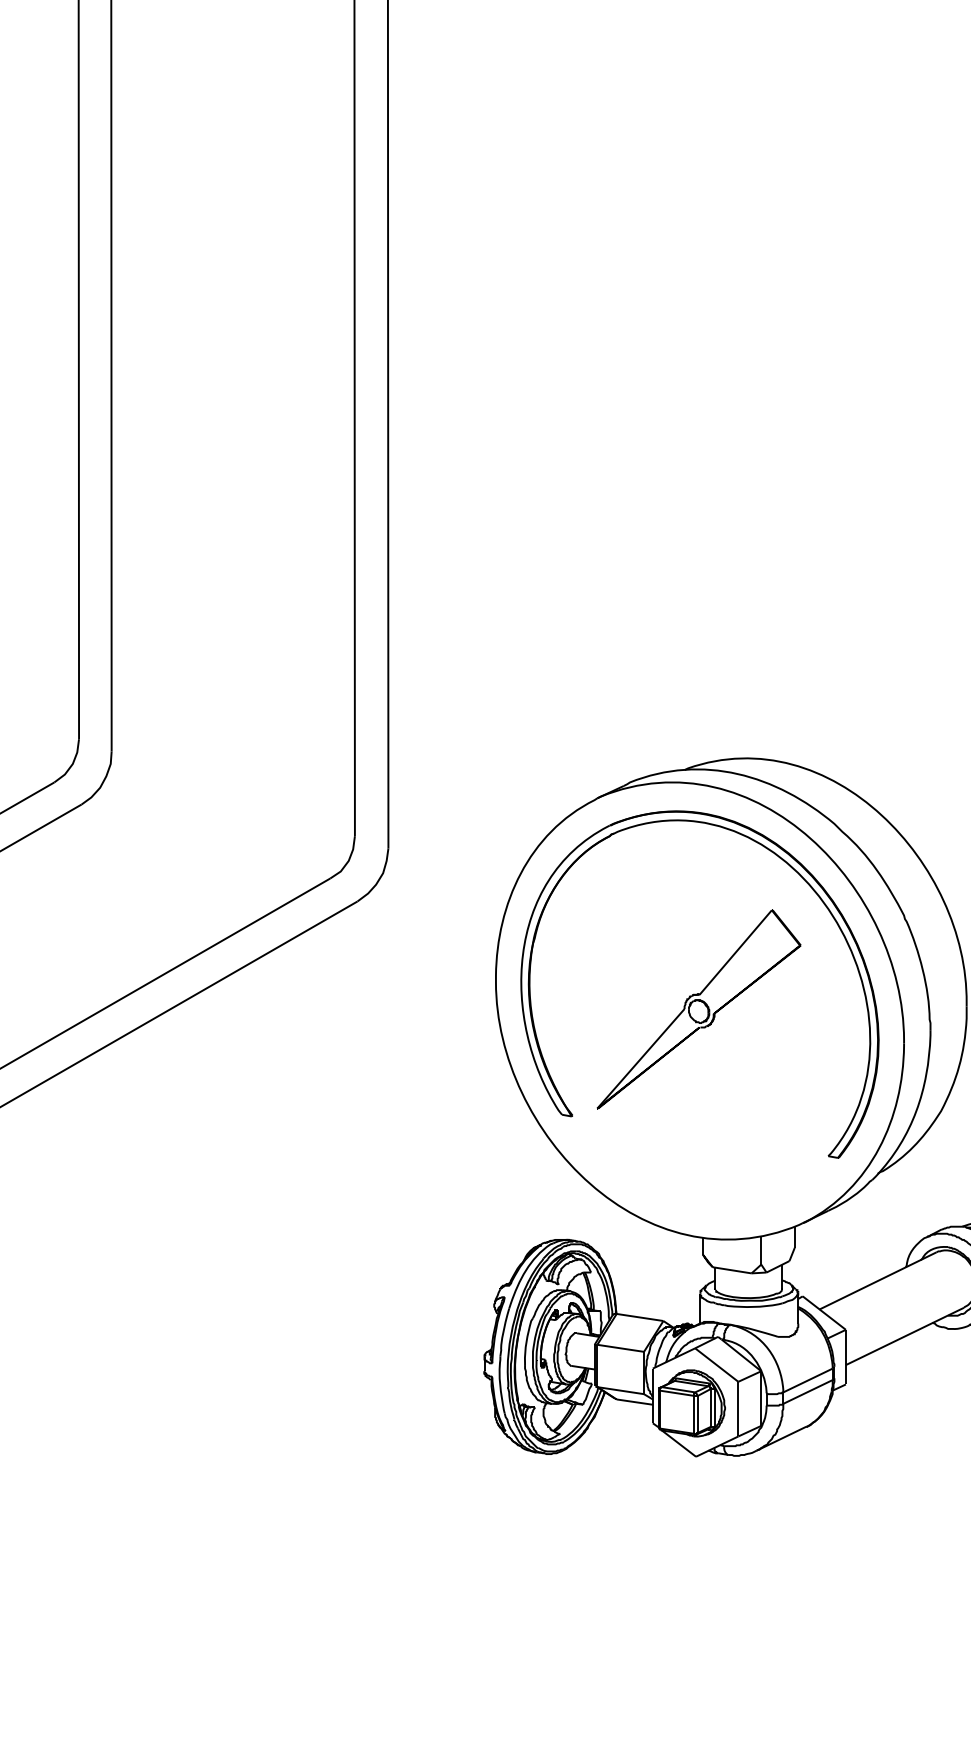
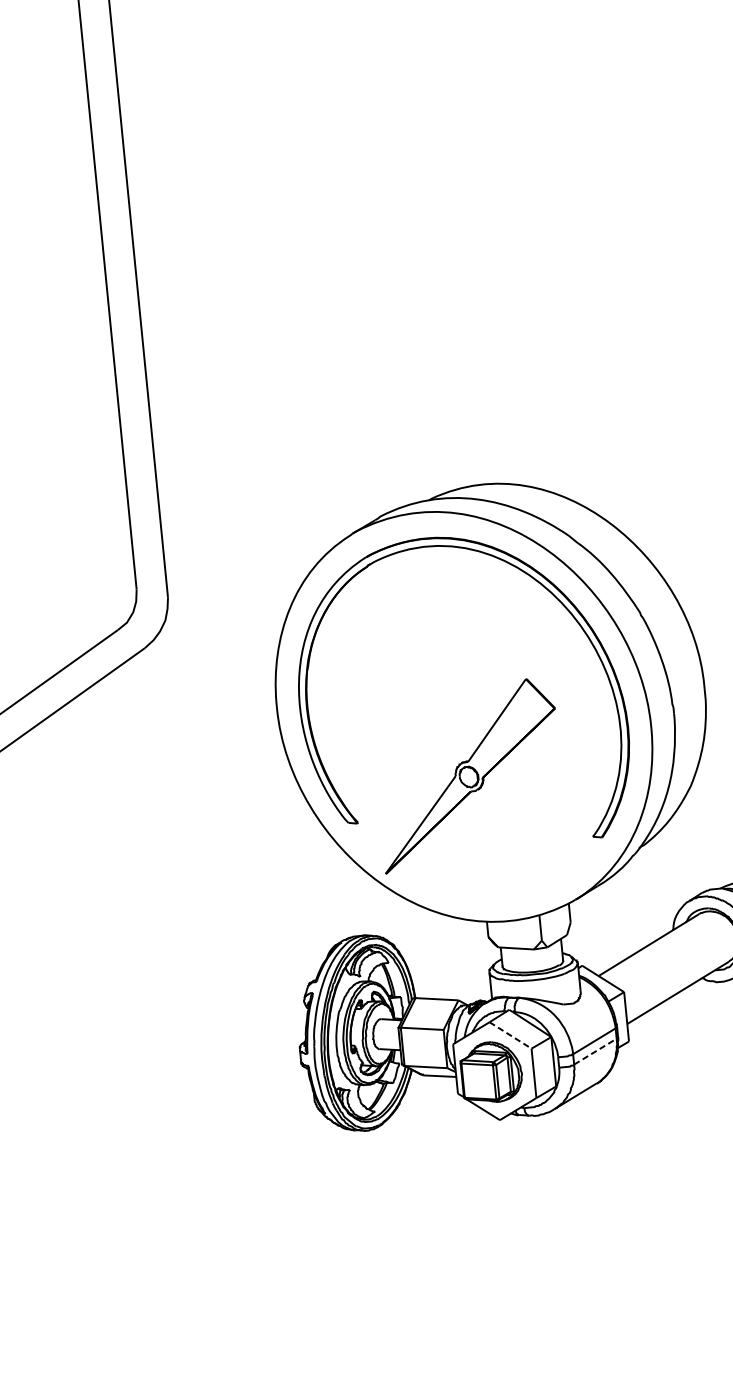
part: (698, 1009) -> (468, 775), moved
line: (717, 1365) -> (511, 1035), solid -> dashed
line: (808, 1391) -> (595, 1051), solid -> dashed

